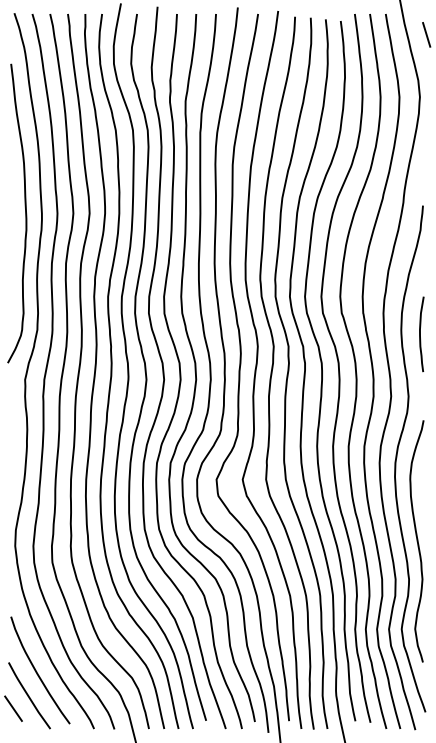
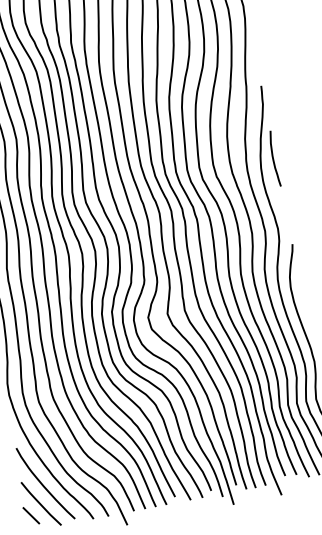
curve: (420, 334) -> (273, 159), moved

